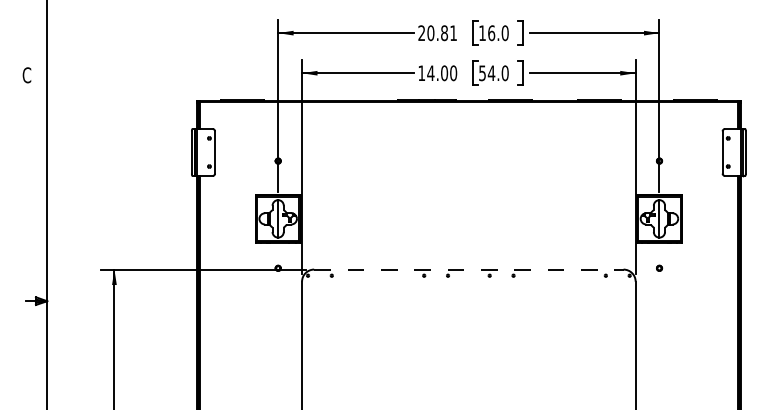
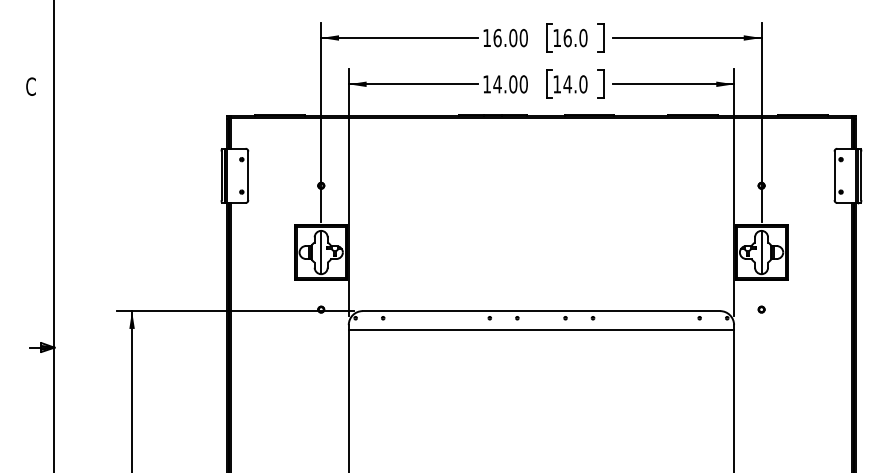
text: (437, 32) -> (505, 37), 20.81 -> 16.00
text: (481, 73) -> (556, 84), 54.0 -> 14.0
line: (468, 269) -> (541, 311), dashed -> solid
line: (468, 286) -> (541, 330), added

